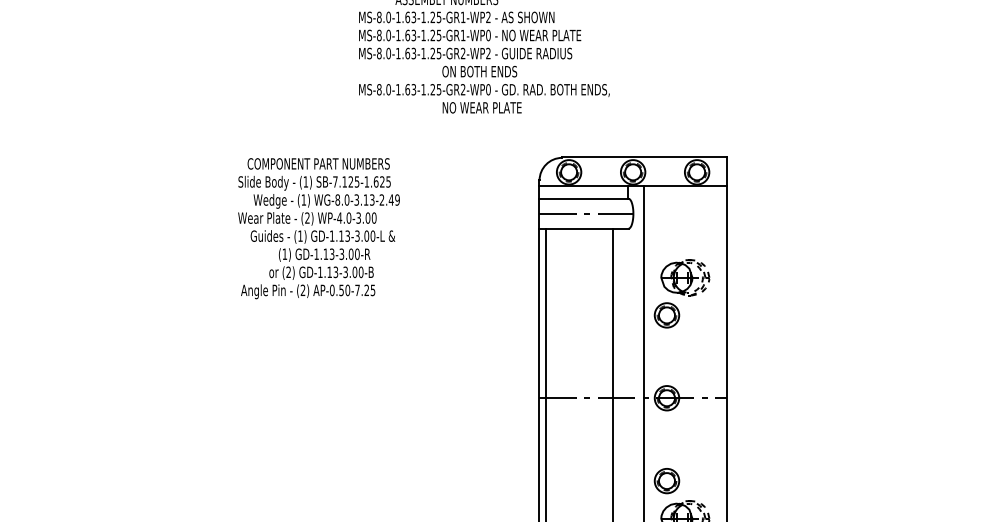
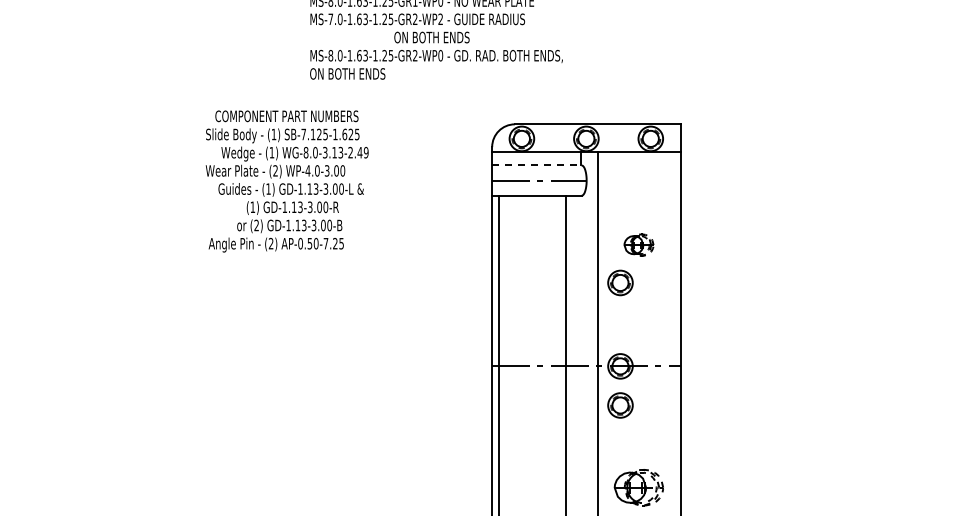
text: (379, 53) -> (331, 19), MS-8.0-1.63-1.25-GR2-WP2 -> MS-7.0-1.63-1.25-GR2-WP2
text: (439, 107) -> (391, 73), NO WEAR PLATE -> ON BOTH ENDS
line: (583, 198) -> (536, 165), solid -> dashed
text: (318, 228) -> (286, 181), moved
part: (685, 277) -> (639, 244), size x0.6
part: (666, 481) -> (619, 405), moved

